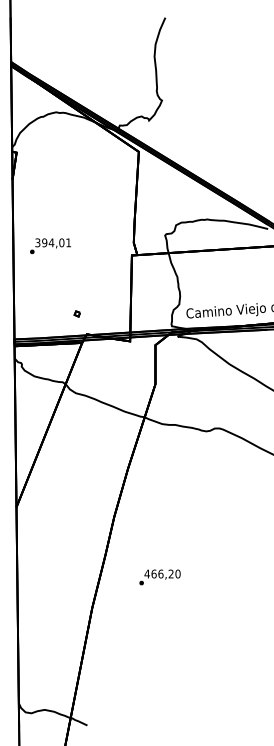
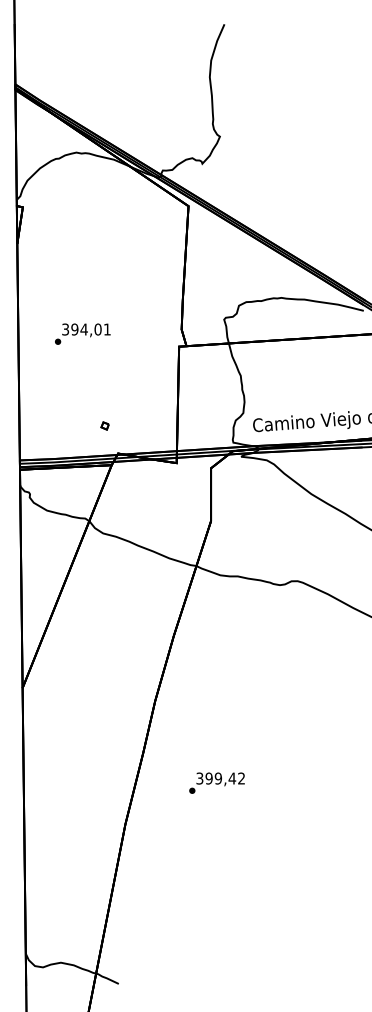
text: (50, 245) -> (82, 333), moved
text: (162, 573) -> (220, 778), 466,20 -> 399,42

